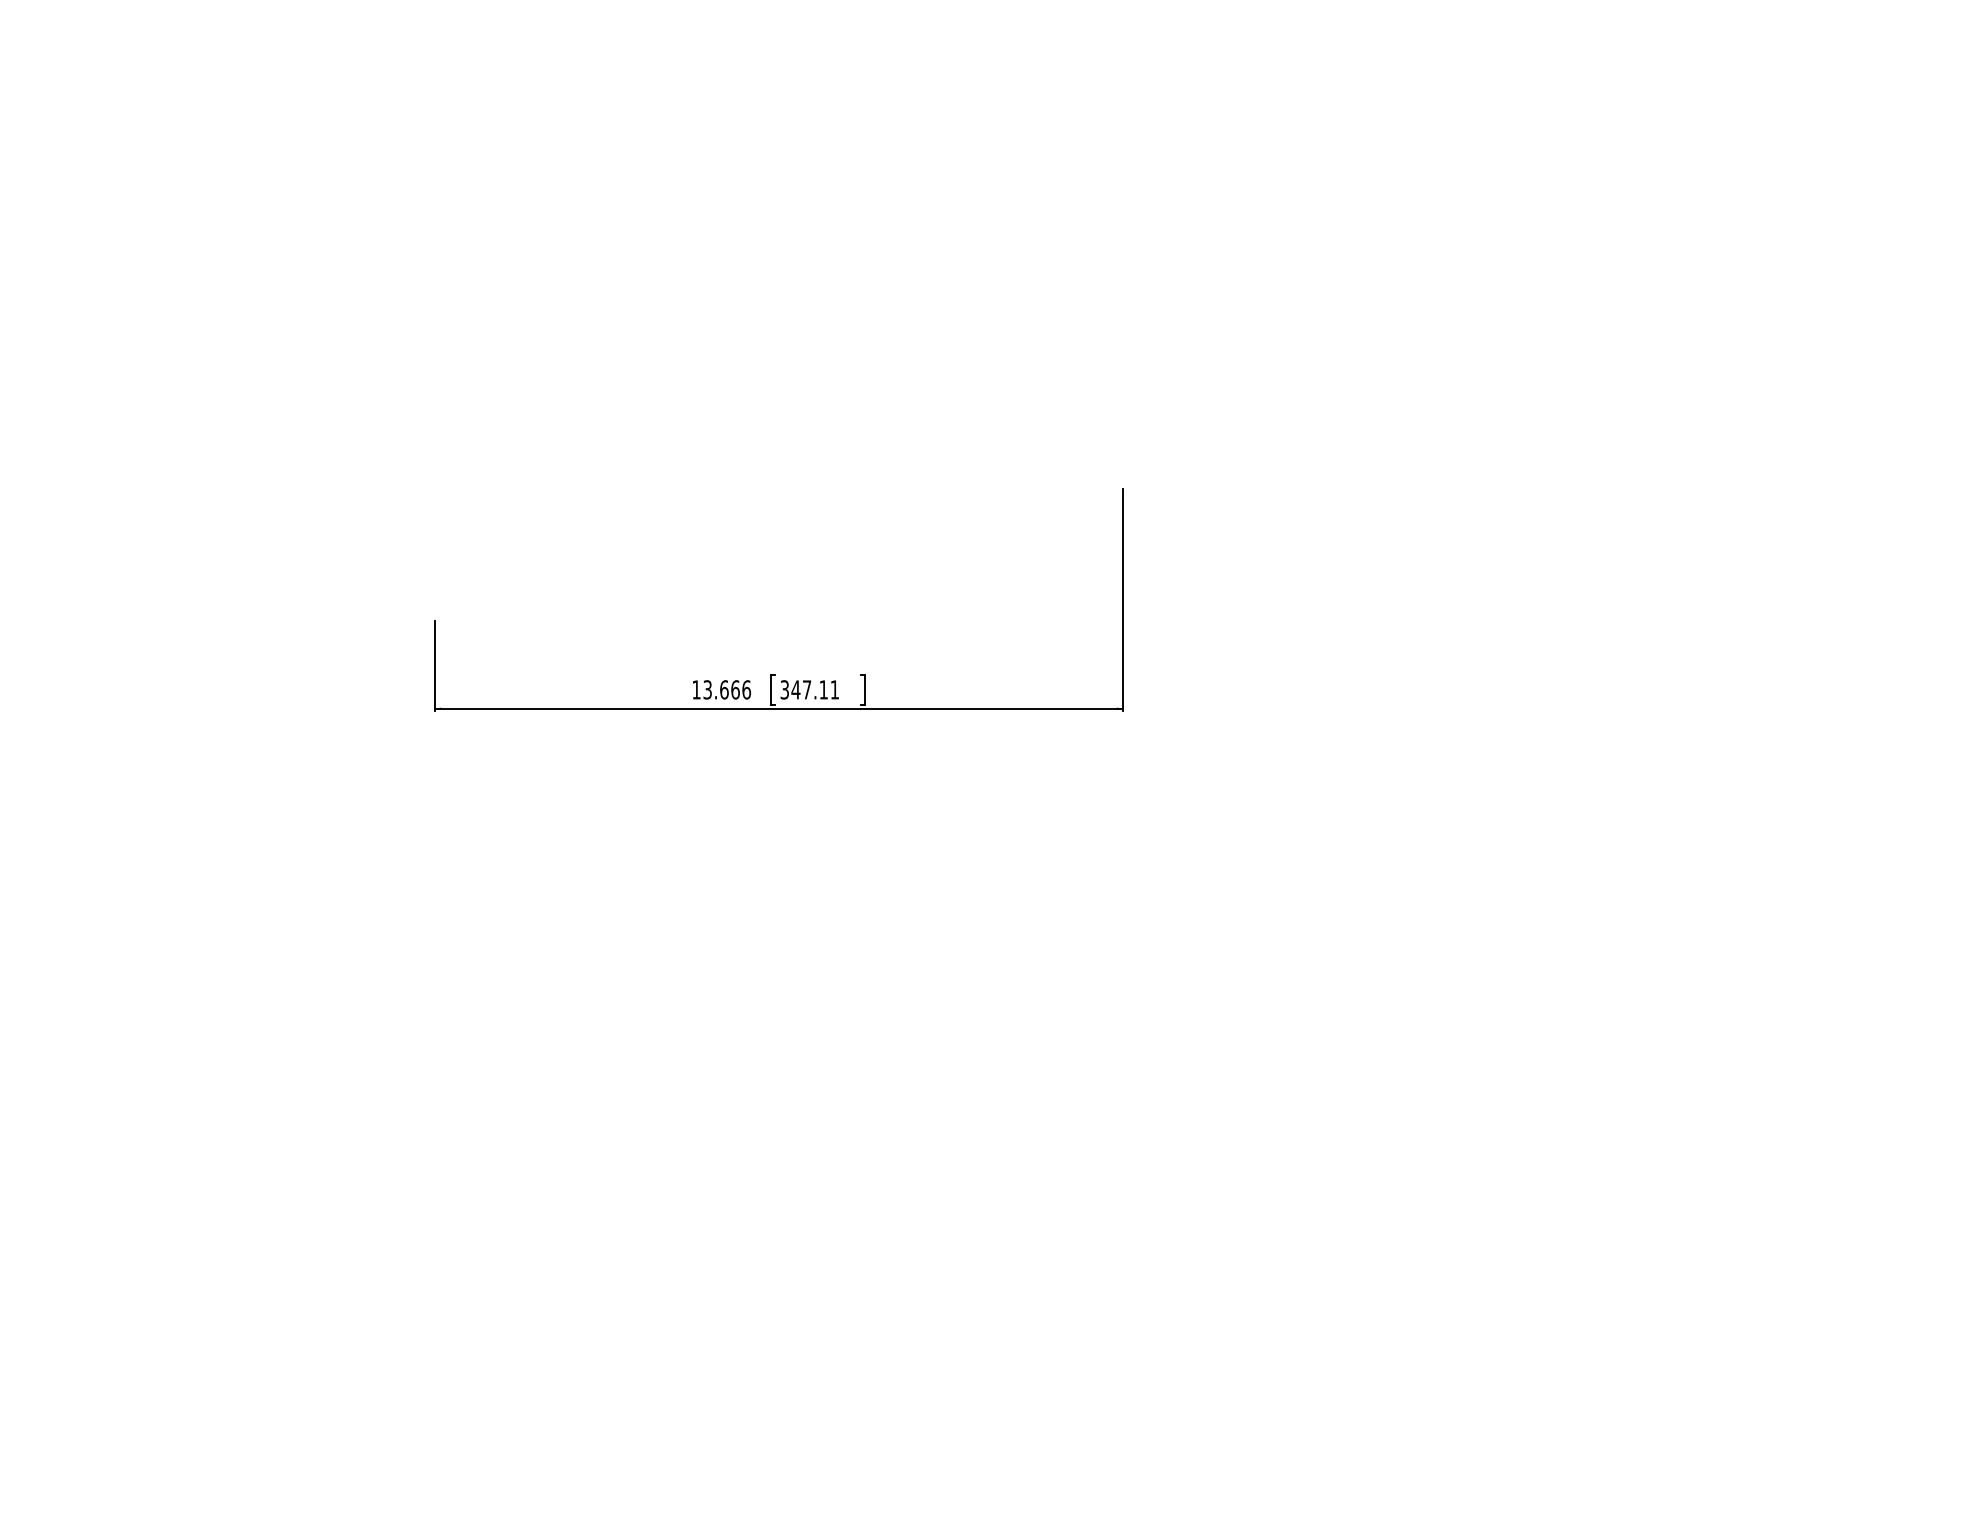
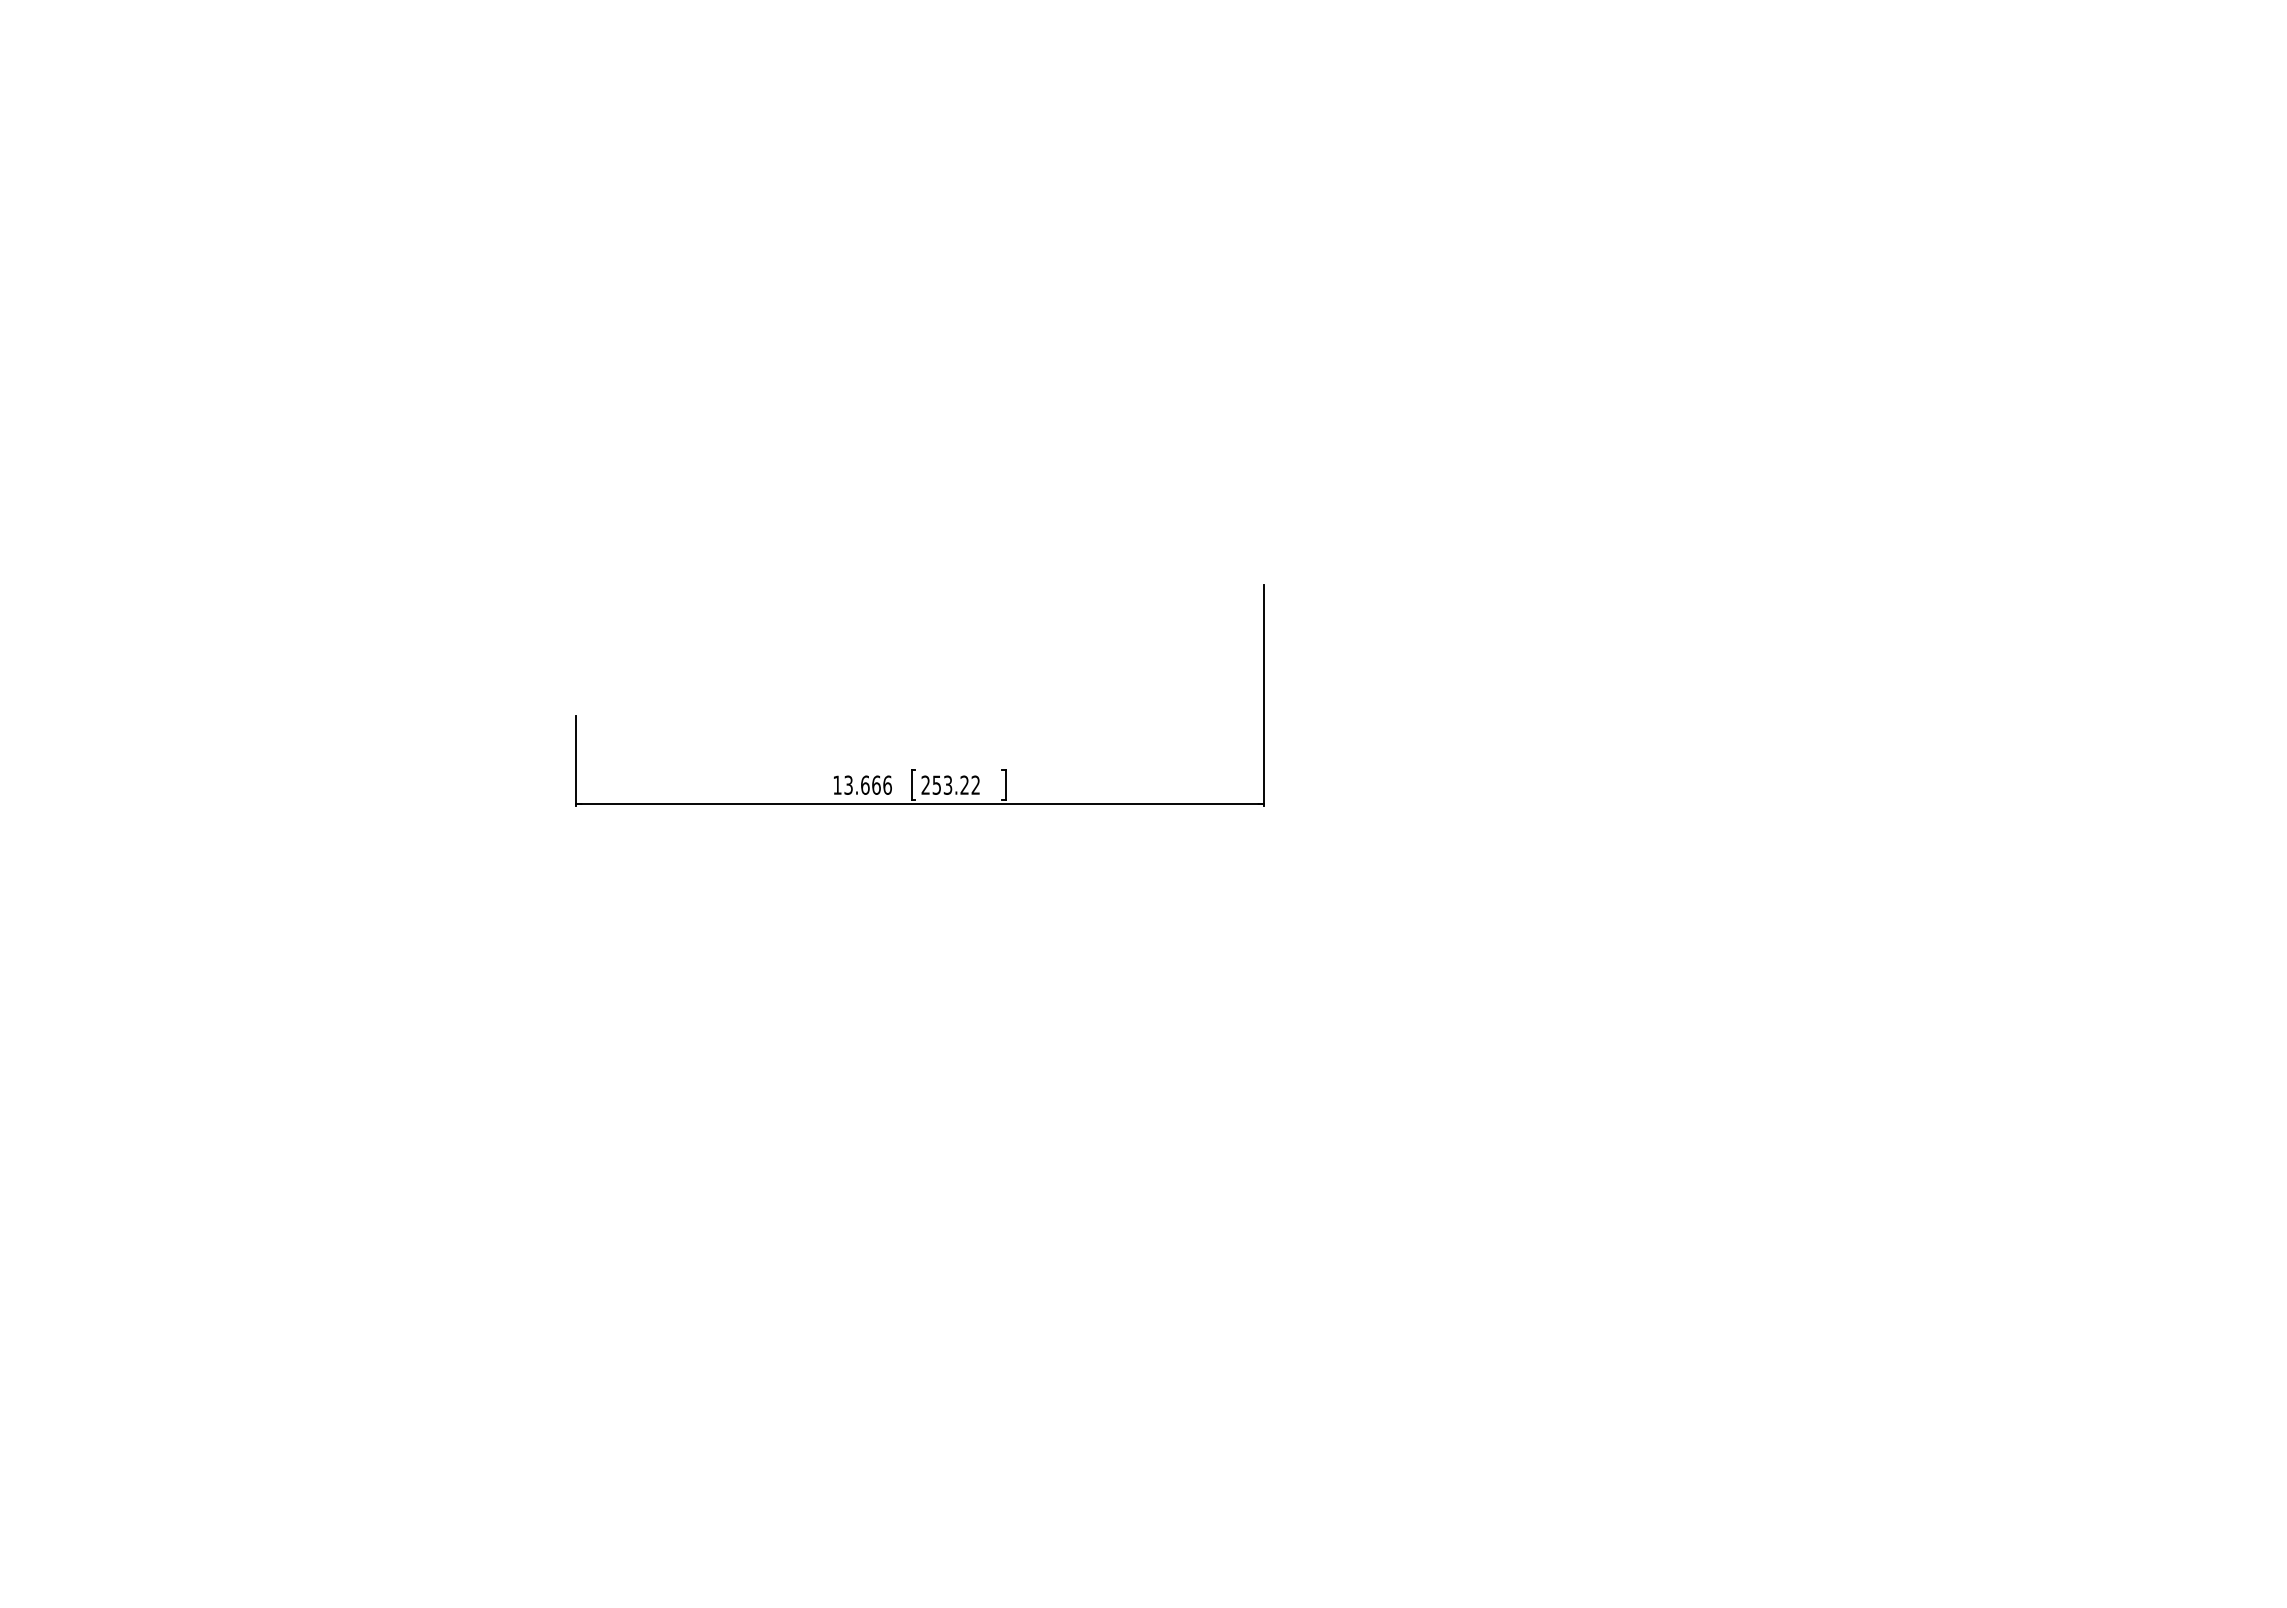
text: (809, 689) -> (950, 784), 347.11 -> 253.22

